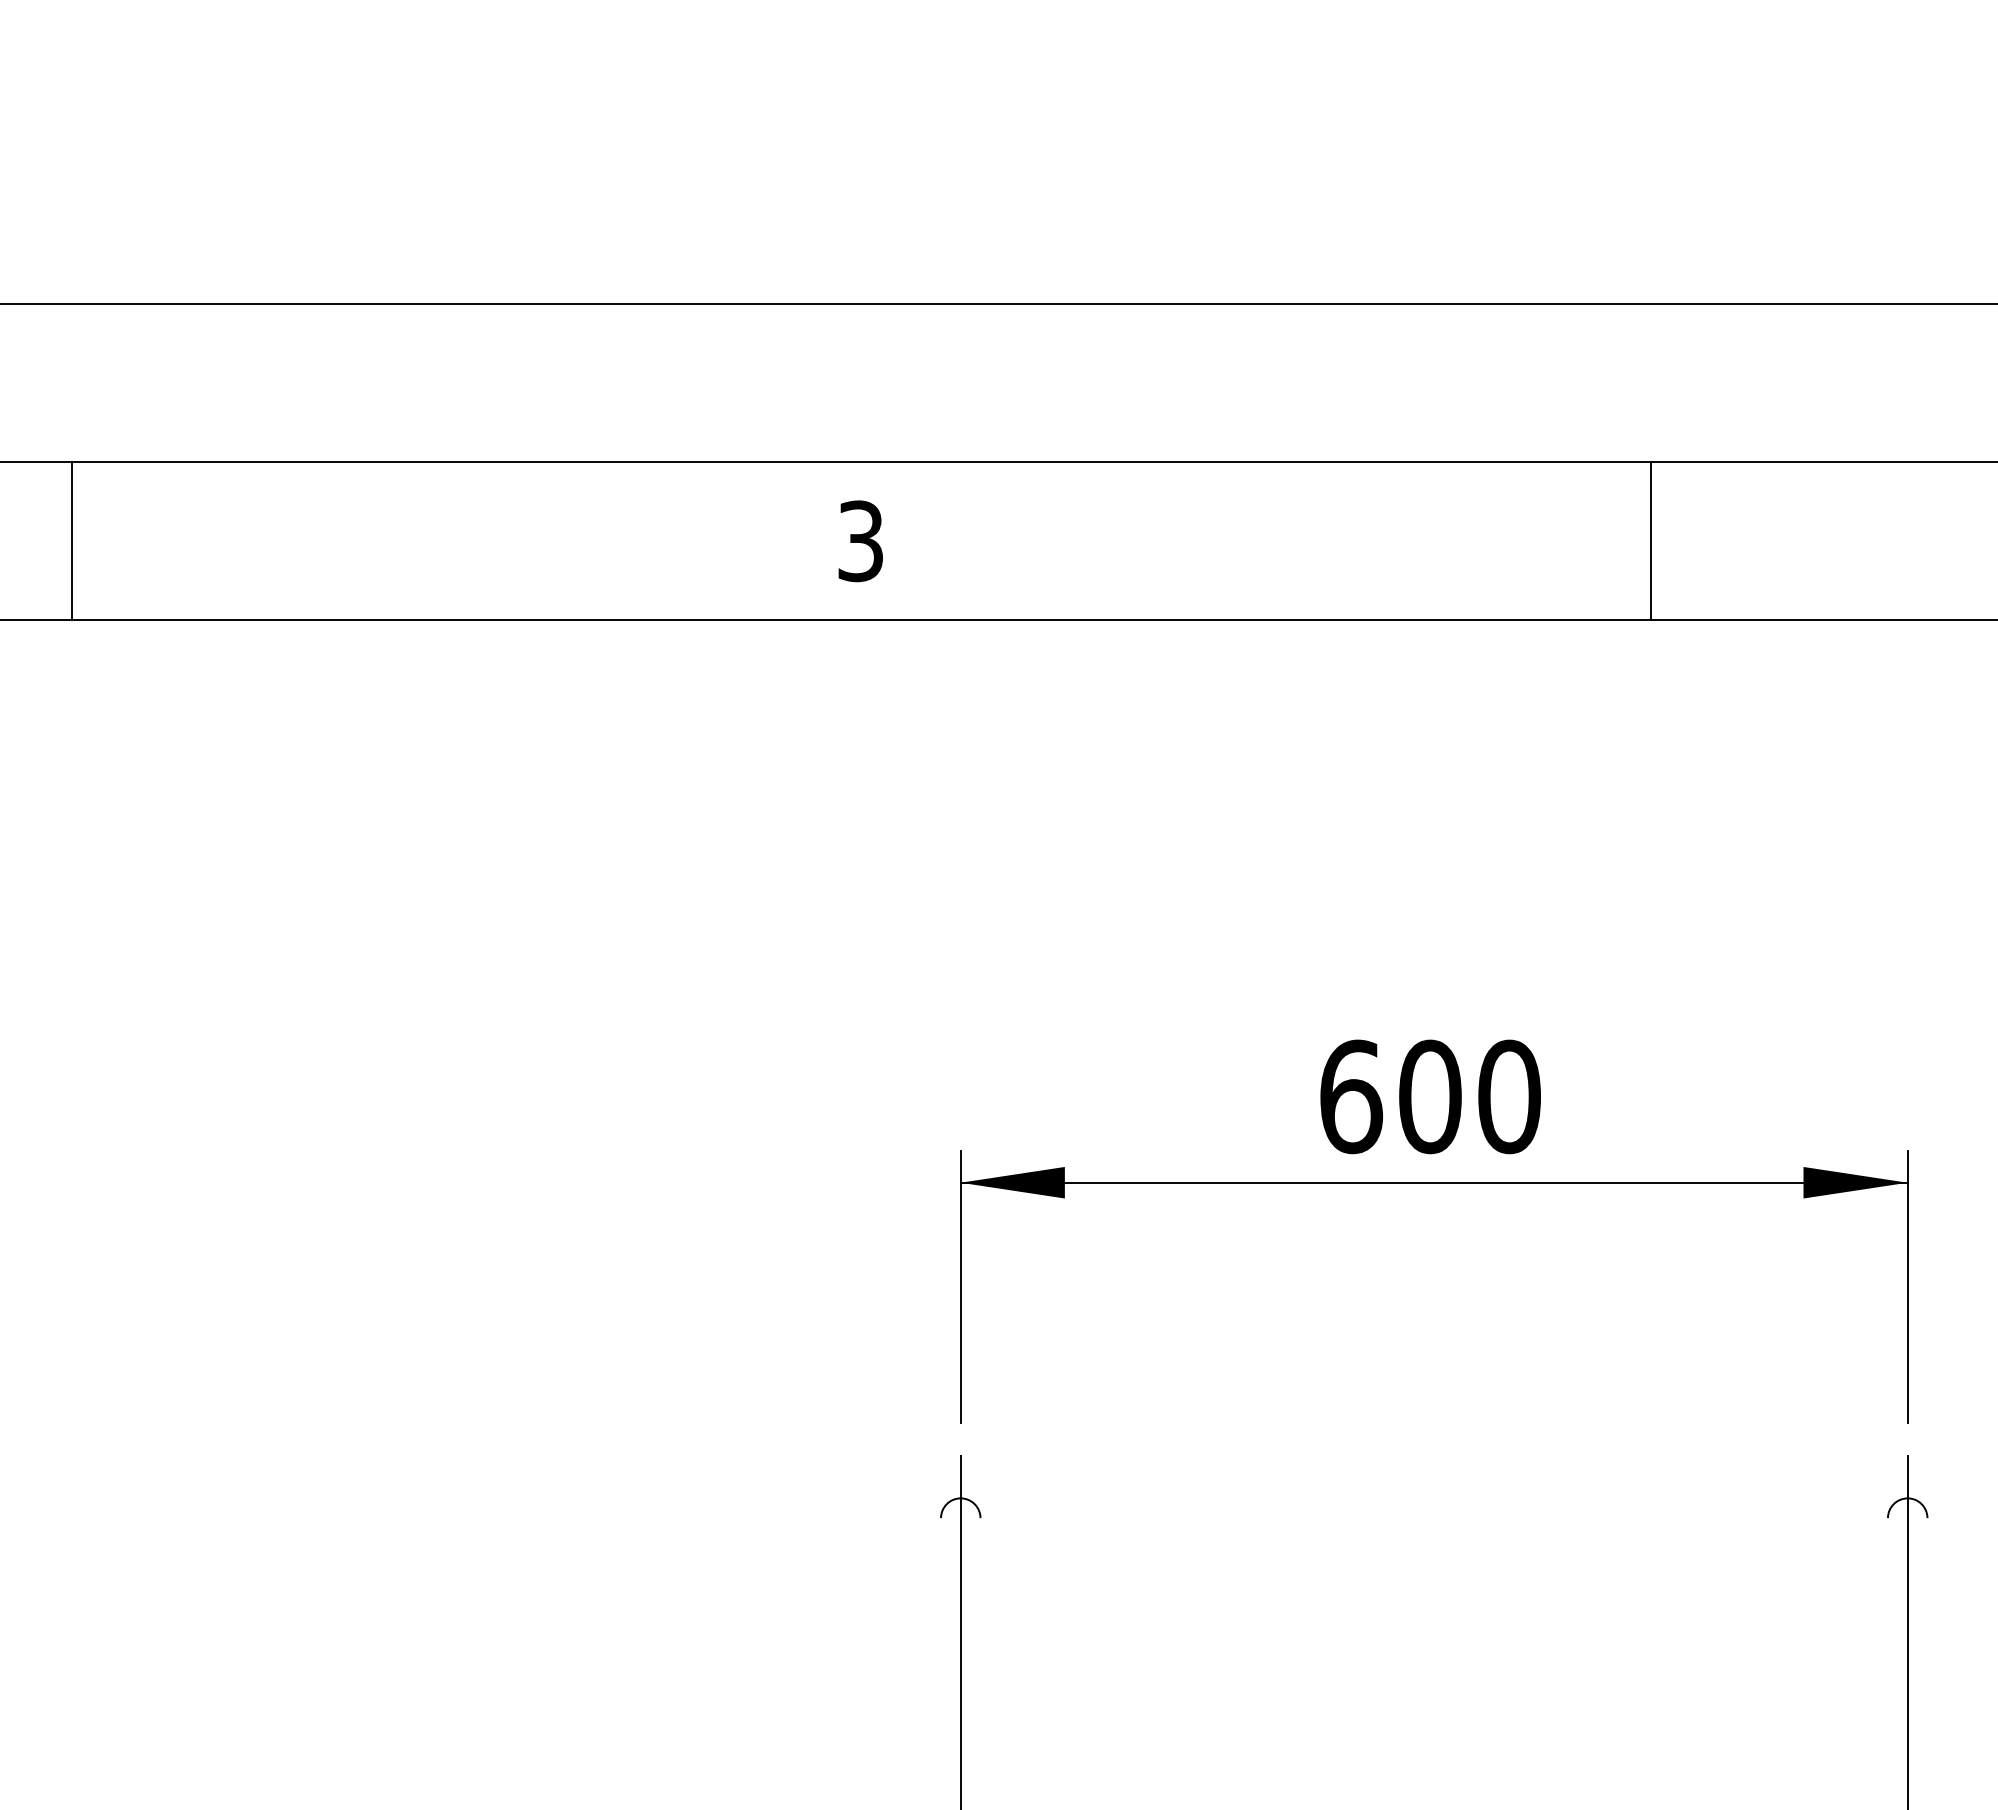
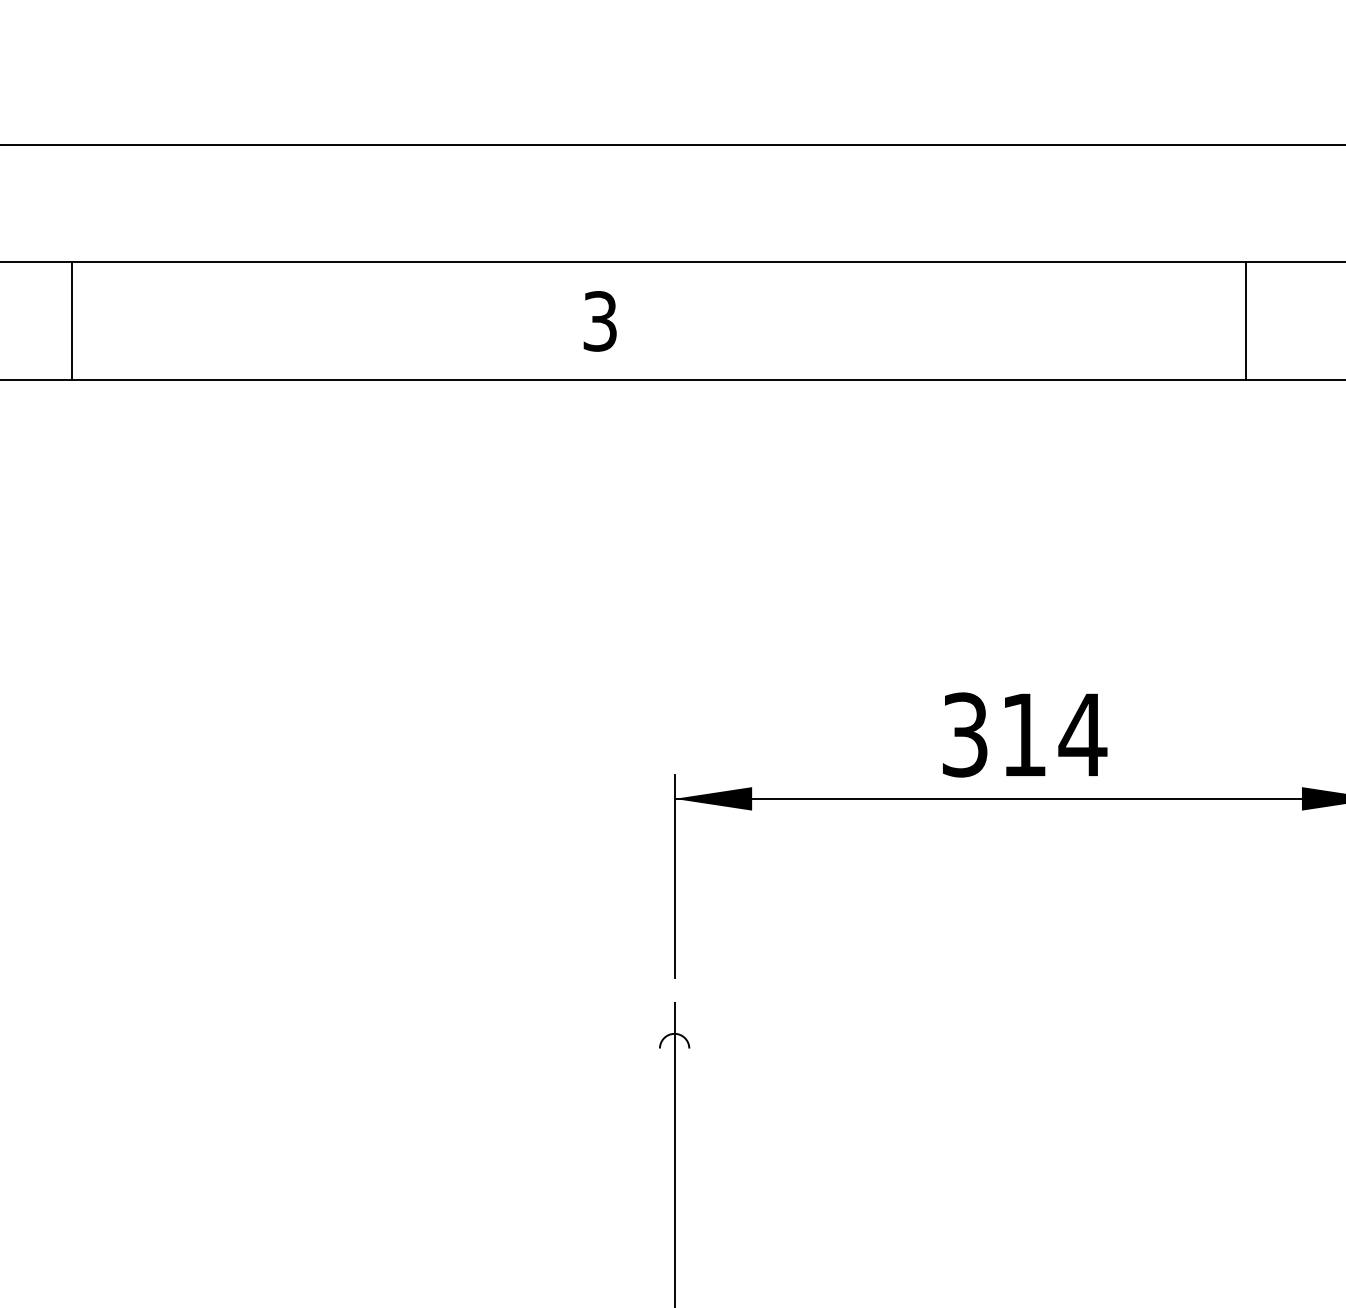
line: (72, 540) -> (72, 320), moved
line: (1650, 540) -> (1246, 320), moved
text: (1431, 1096) -> (1025, 734), 600 -> 314

